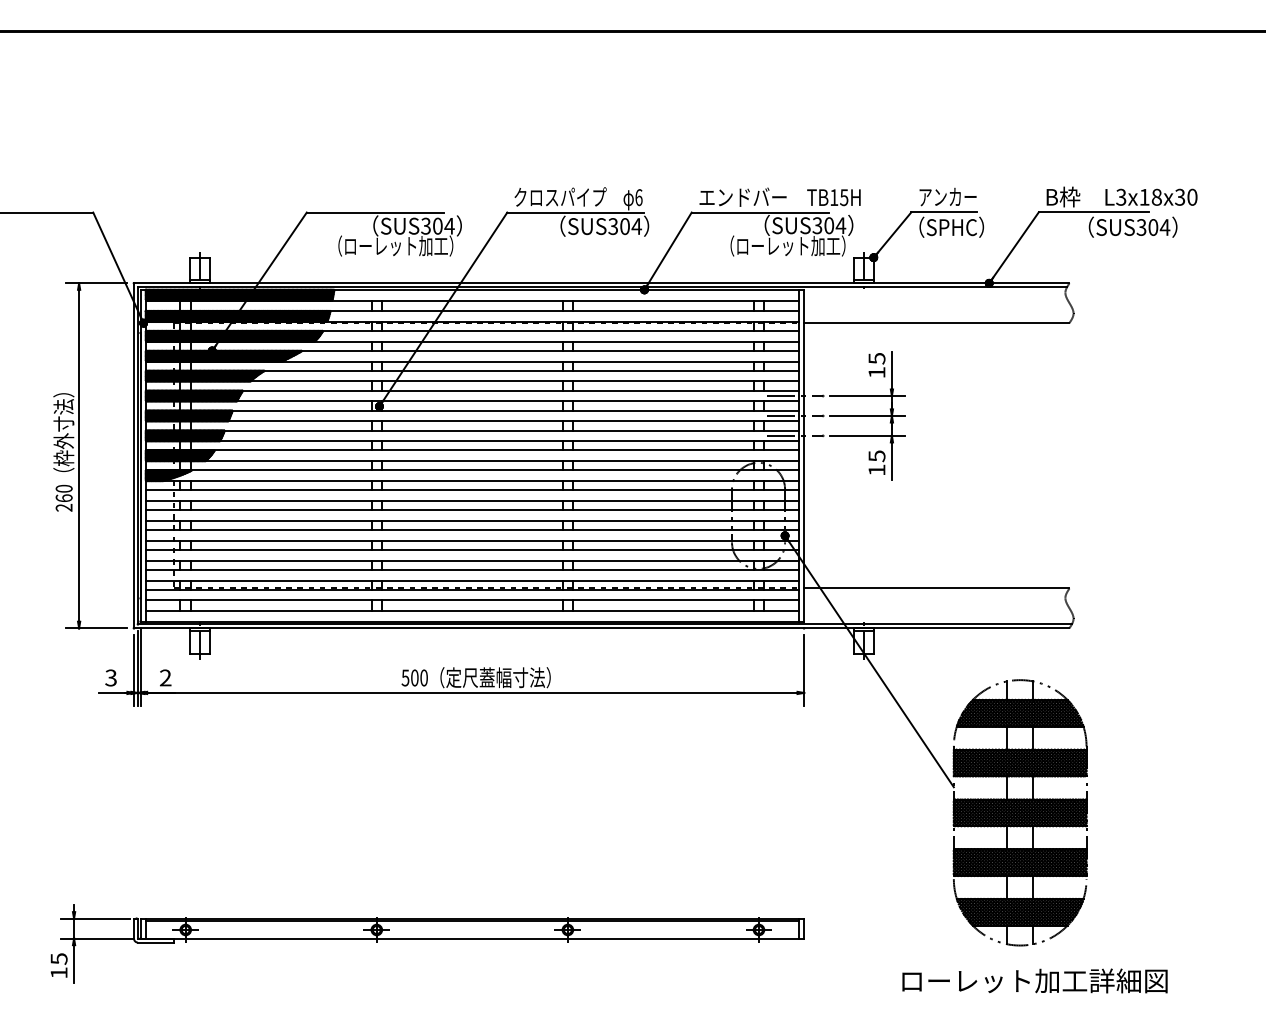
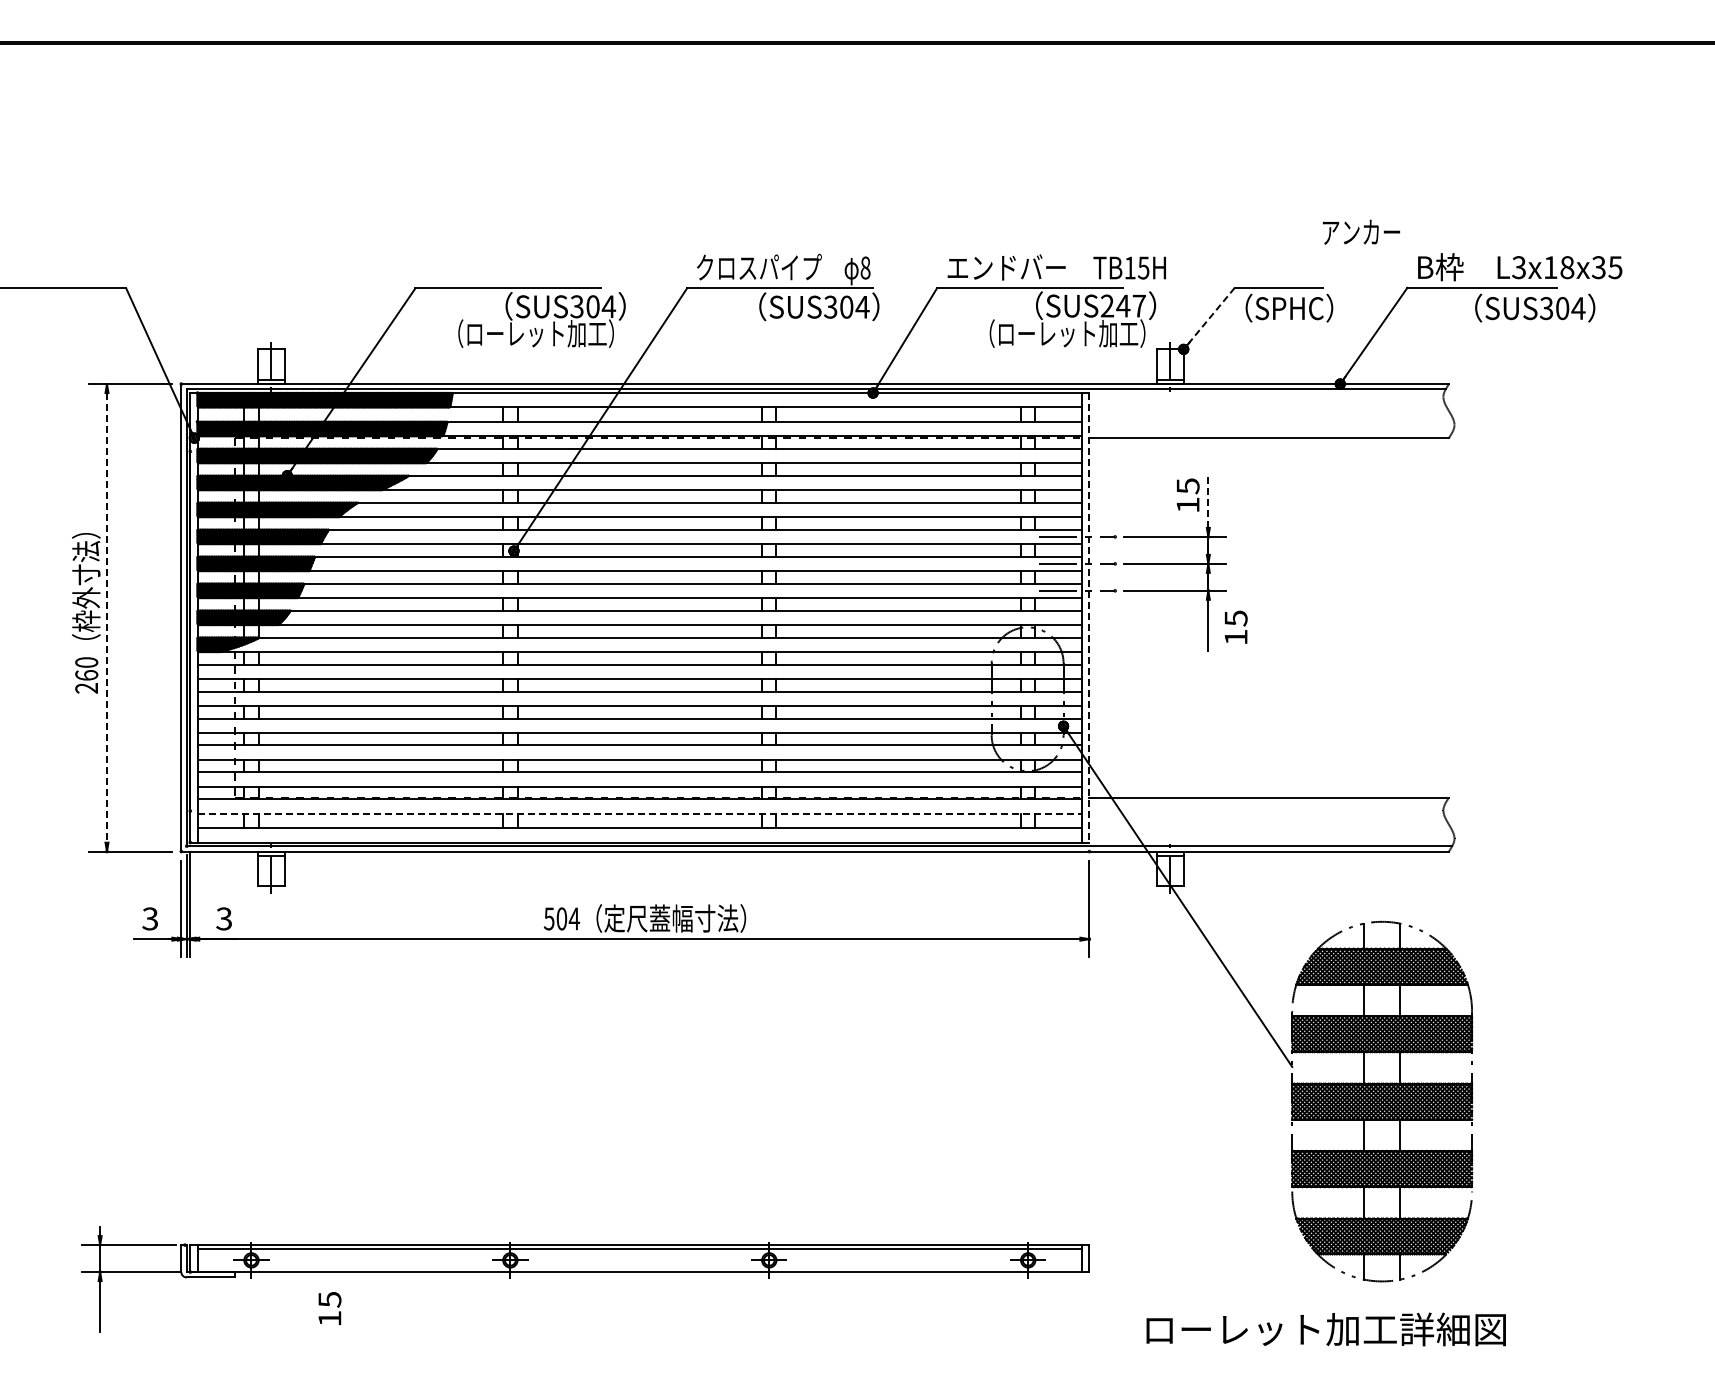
text: (948, 196) -> (1361, 231), moved
text: (638, 197) -> (865, 267), 6 -> 8
text: (1192, 197) -> (1615, 267), L3x18x30 -> L3x18x35
text: (829, 225) -> (1123, 305), SUS304 -> SUS247
line: (892, 234) -> (1209, 318), solid -> dashed
line: (892, 370) -> (1208, 502), solid -> dashed
line: (79, 455) -> (107, 617), solid -> dashed
line: (804, 455) -> (1089, 617), solid -> dashed
text: (877, 462) -> (1236, 626), moved
line: (472, 600) -> (640, 813), solid -> dashed
text: (165, 677) -> (224, 918), 2 -> 3
text: (424, 677) -> (574, 918), 500 -> 504
text: (58, 965) -> (329, 1308), moved
text: (1034, 980) -> (1325, 1329), moved

